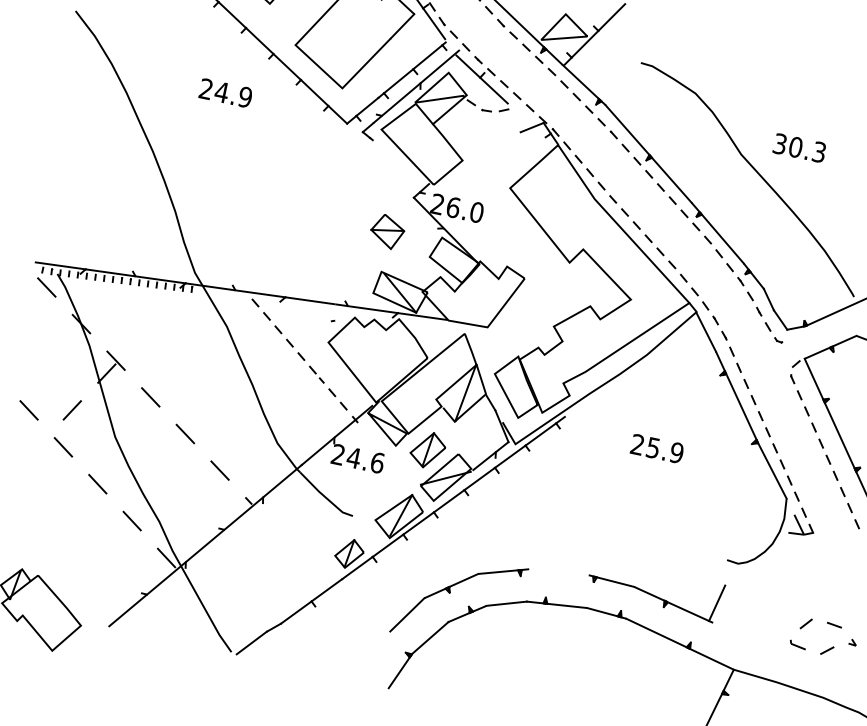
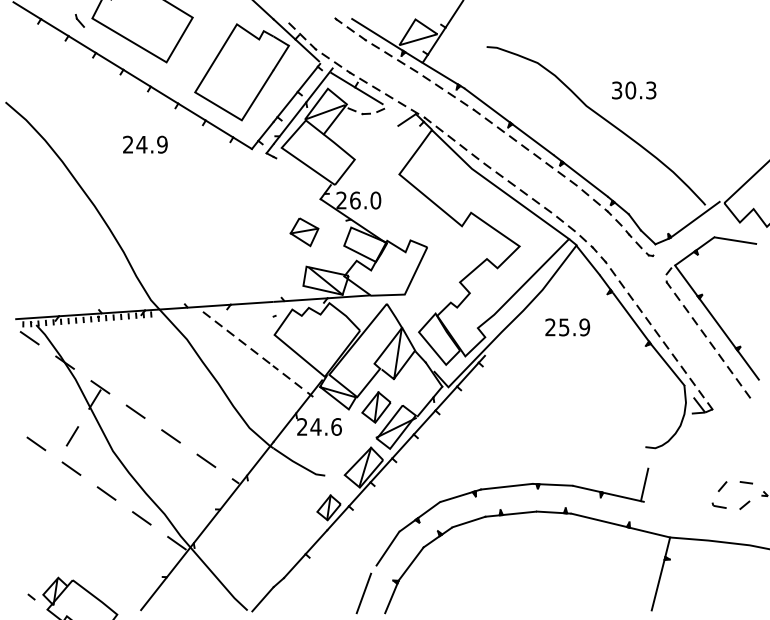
text: (657, 448) -> (567, 327), moved
line: (558, 571) -> (506, 486), added
line: (368, 660) -> (363, 593), added

